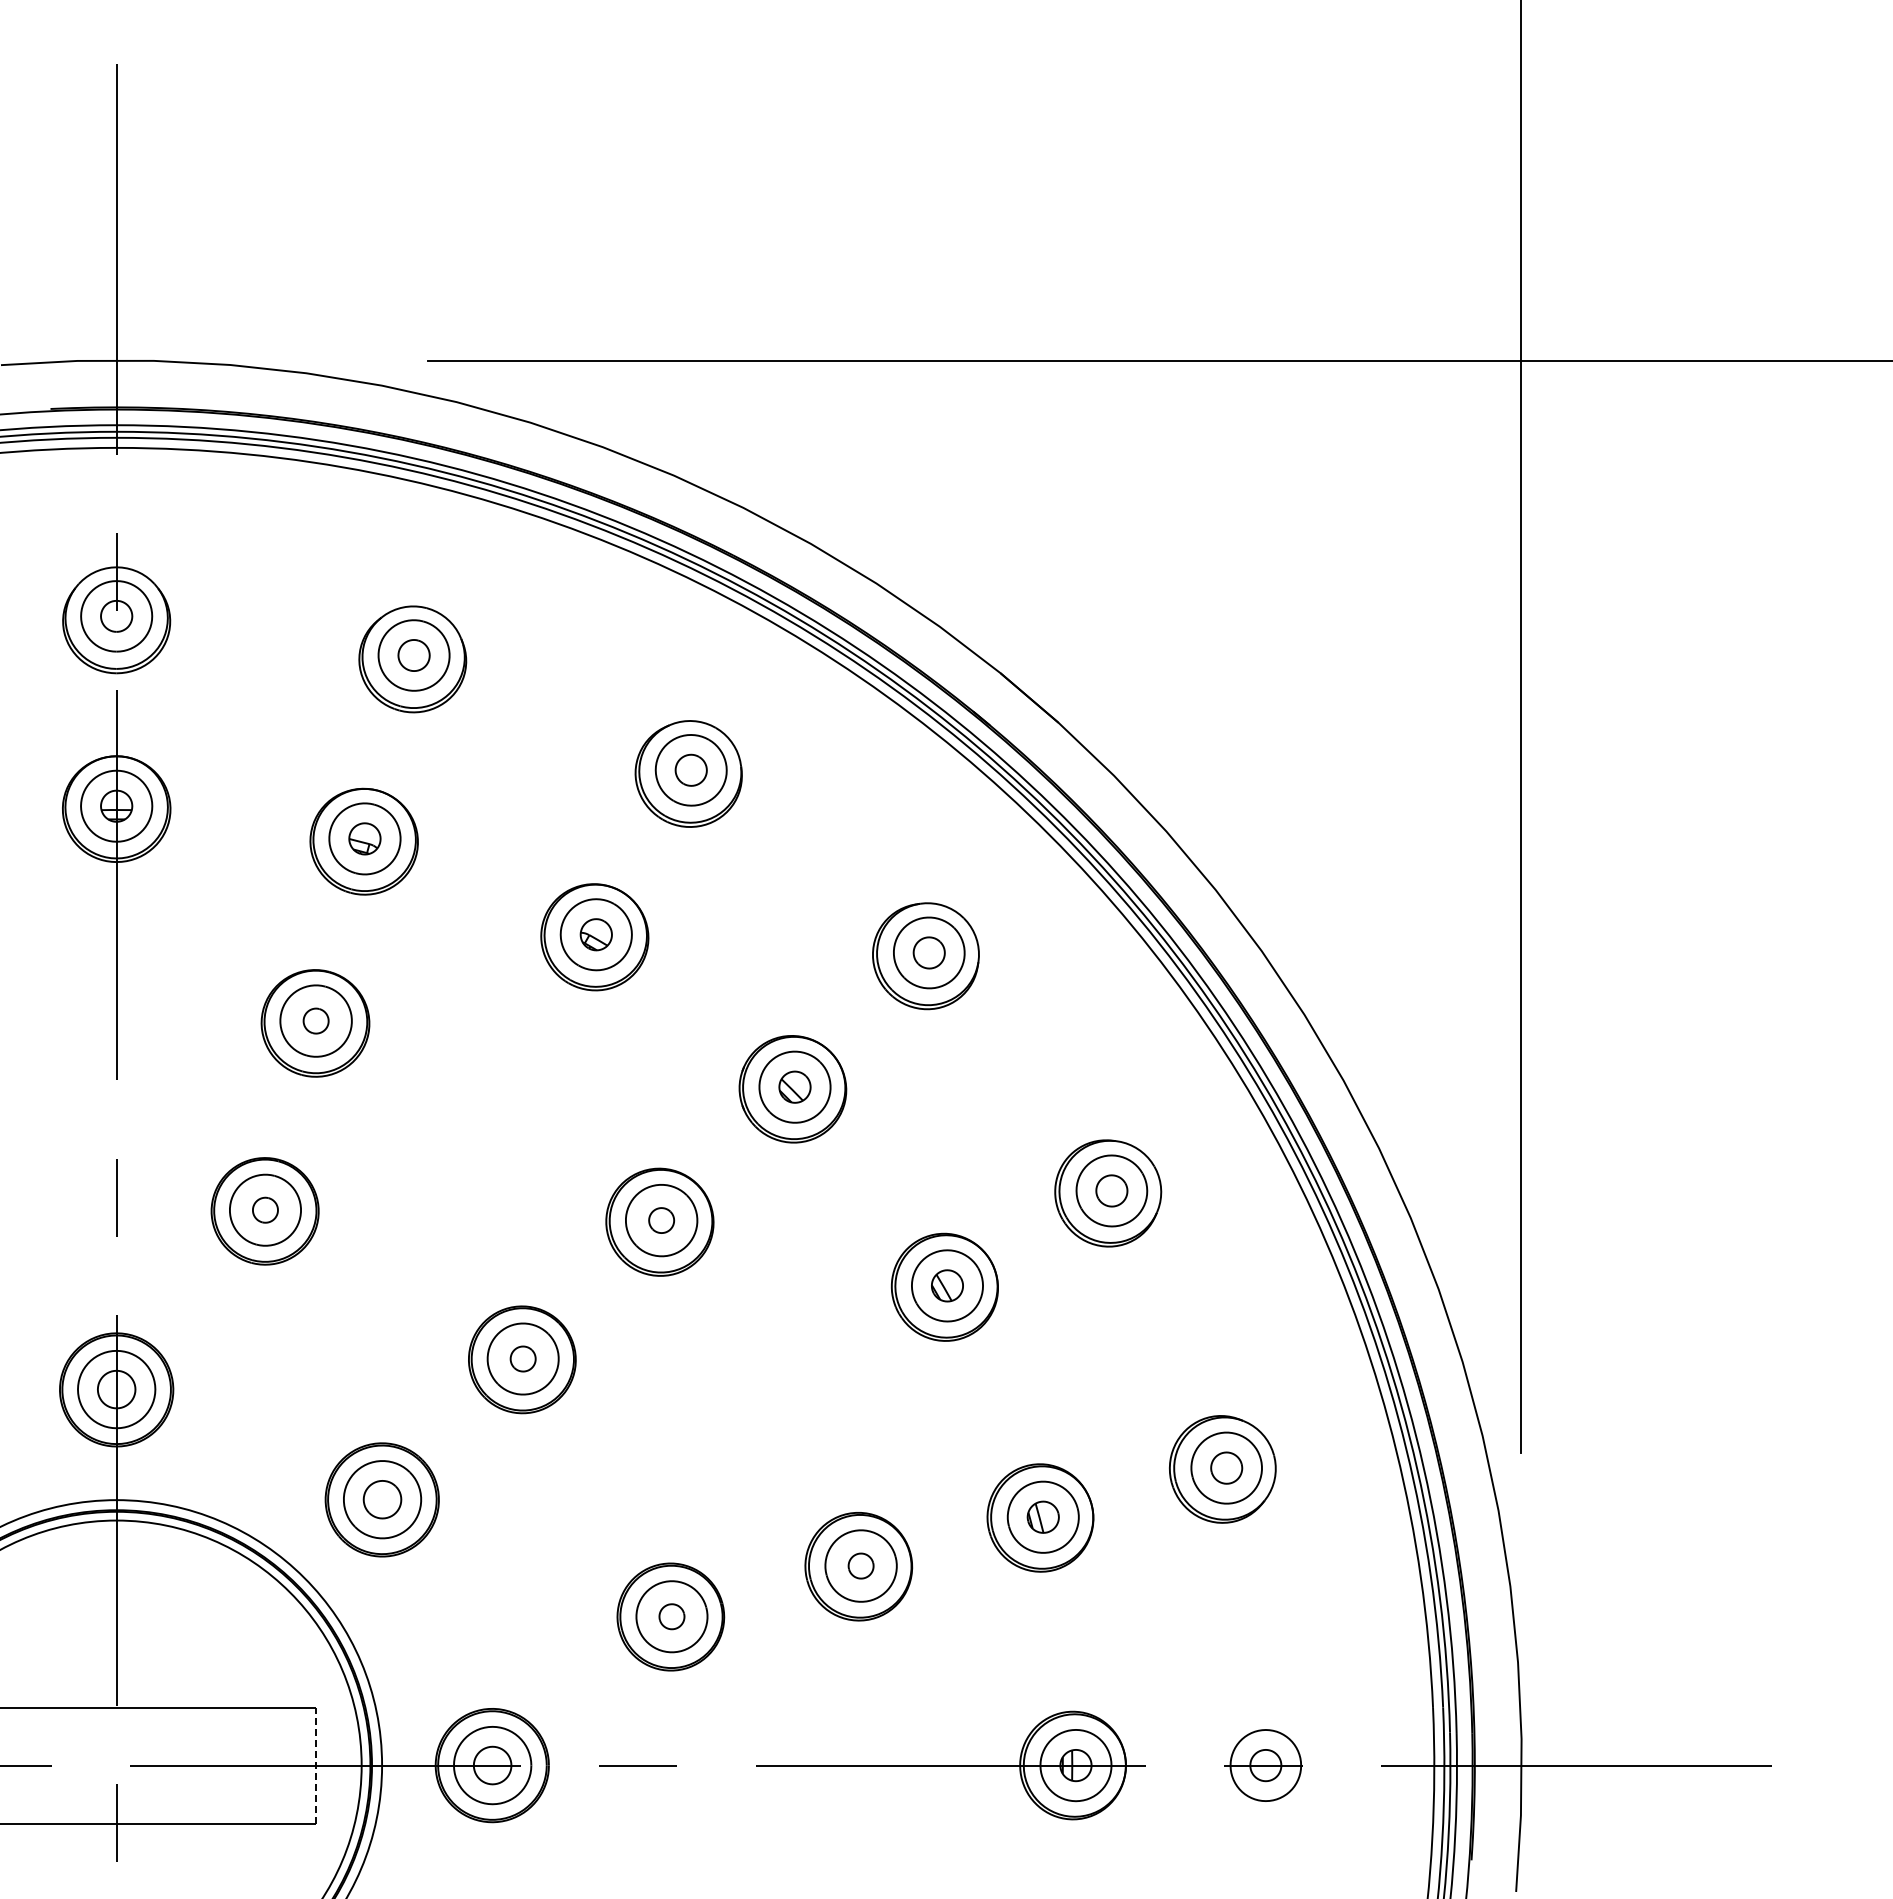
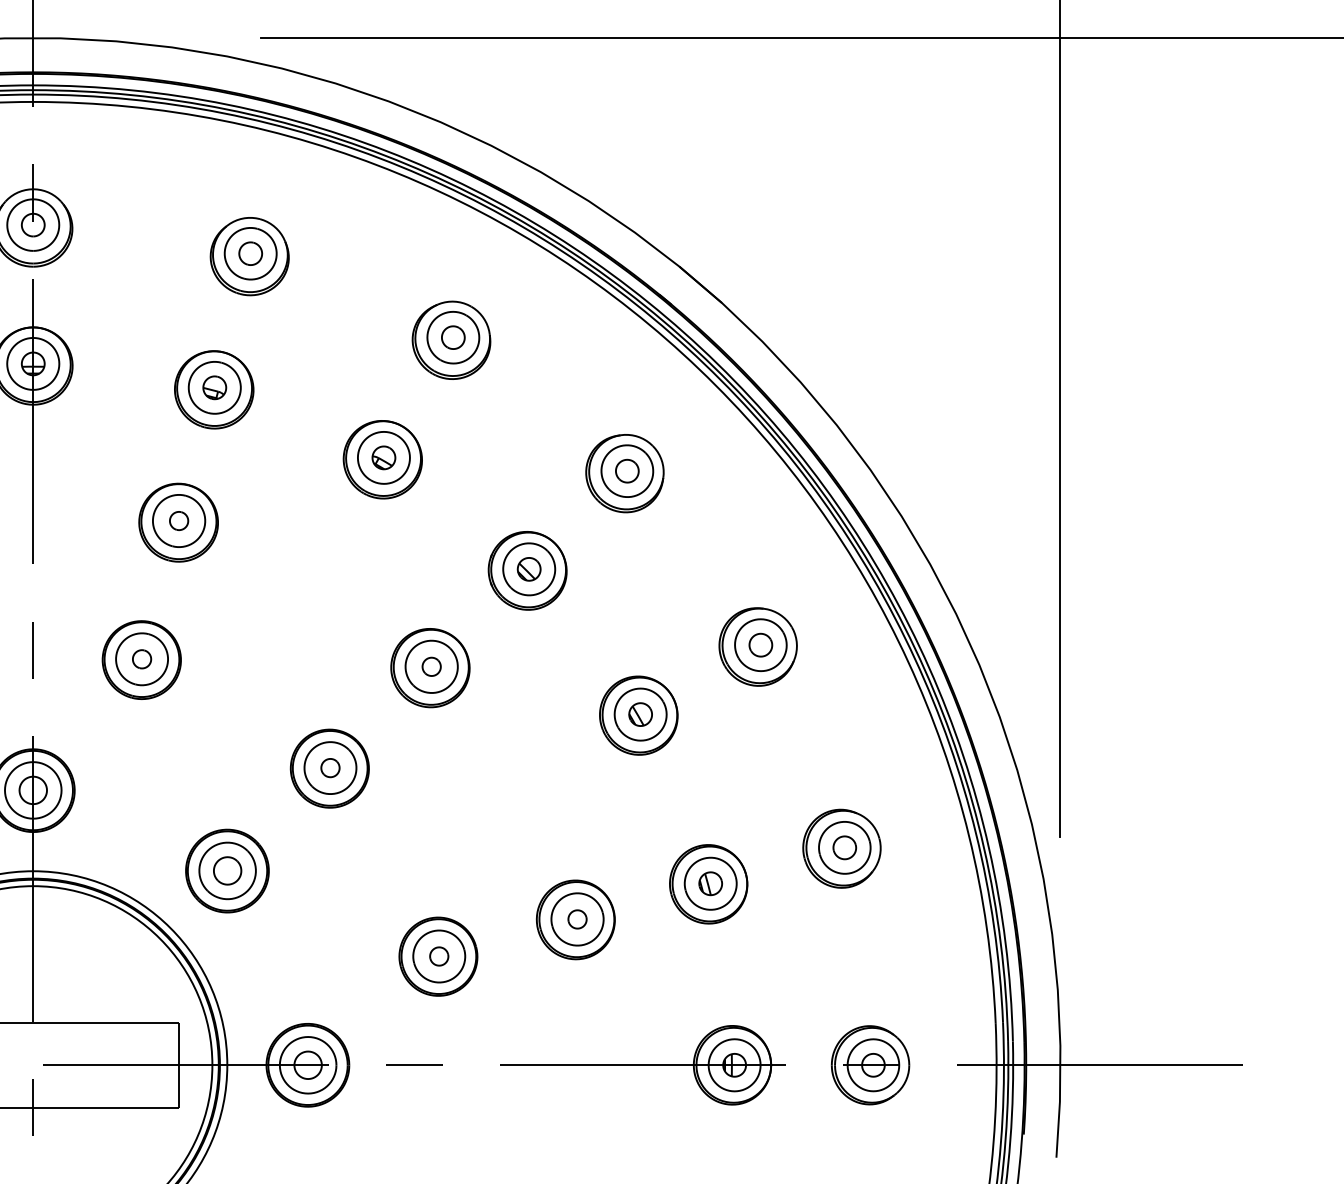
line: (315, 1765) -> (178, 1065), dashed -> solid
part: (1261, 1765) -> (870, 1065), added

